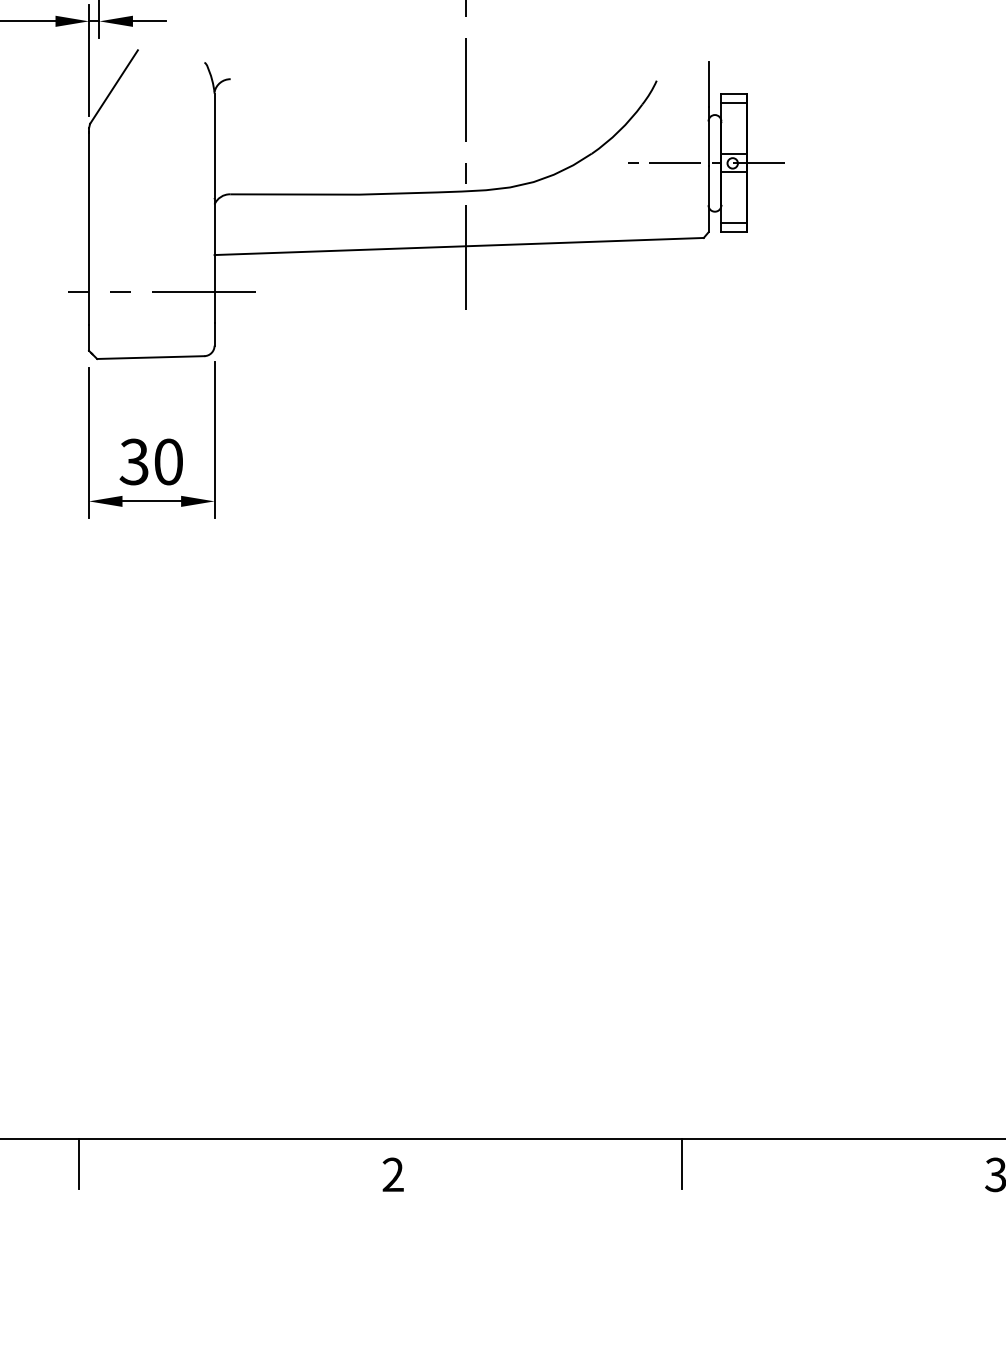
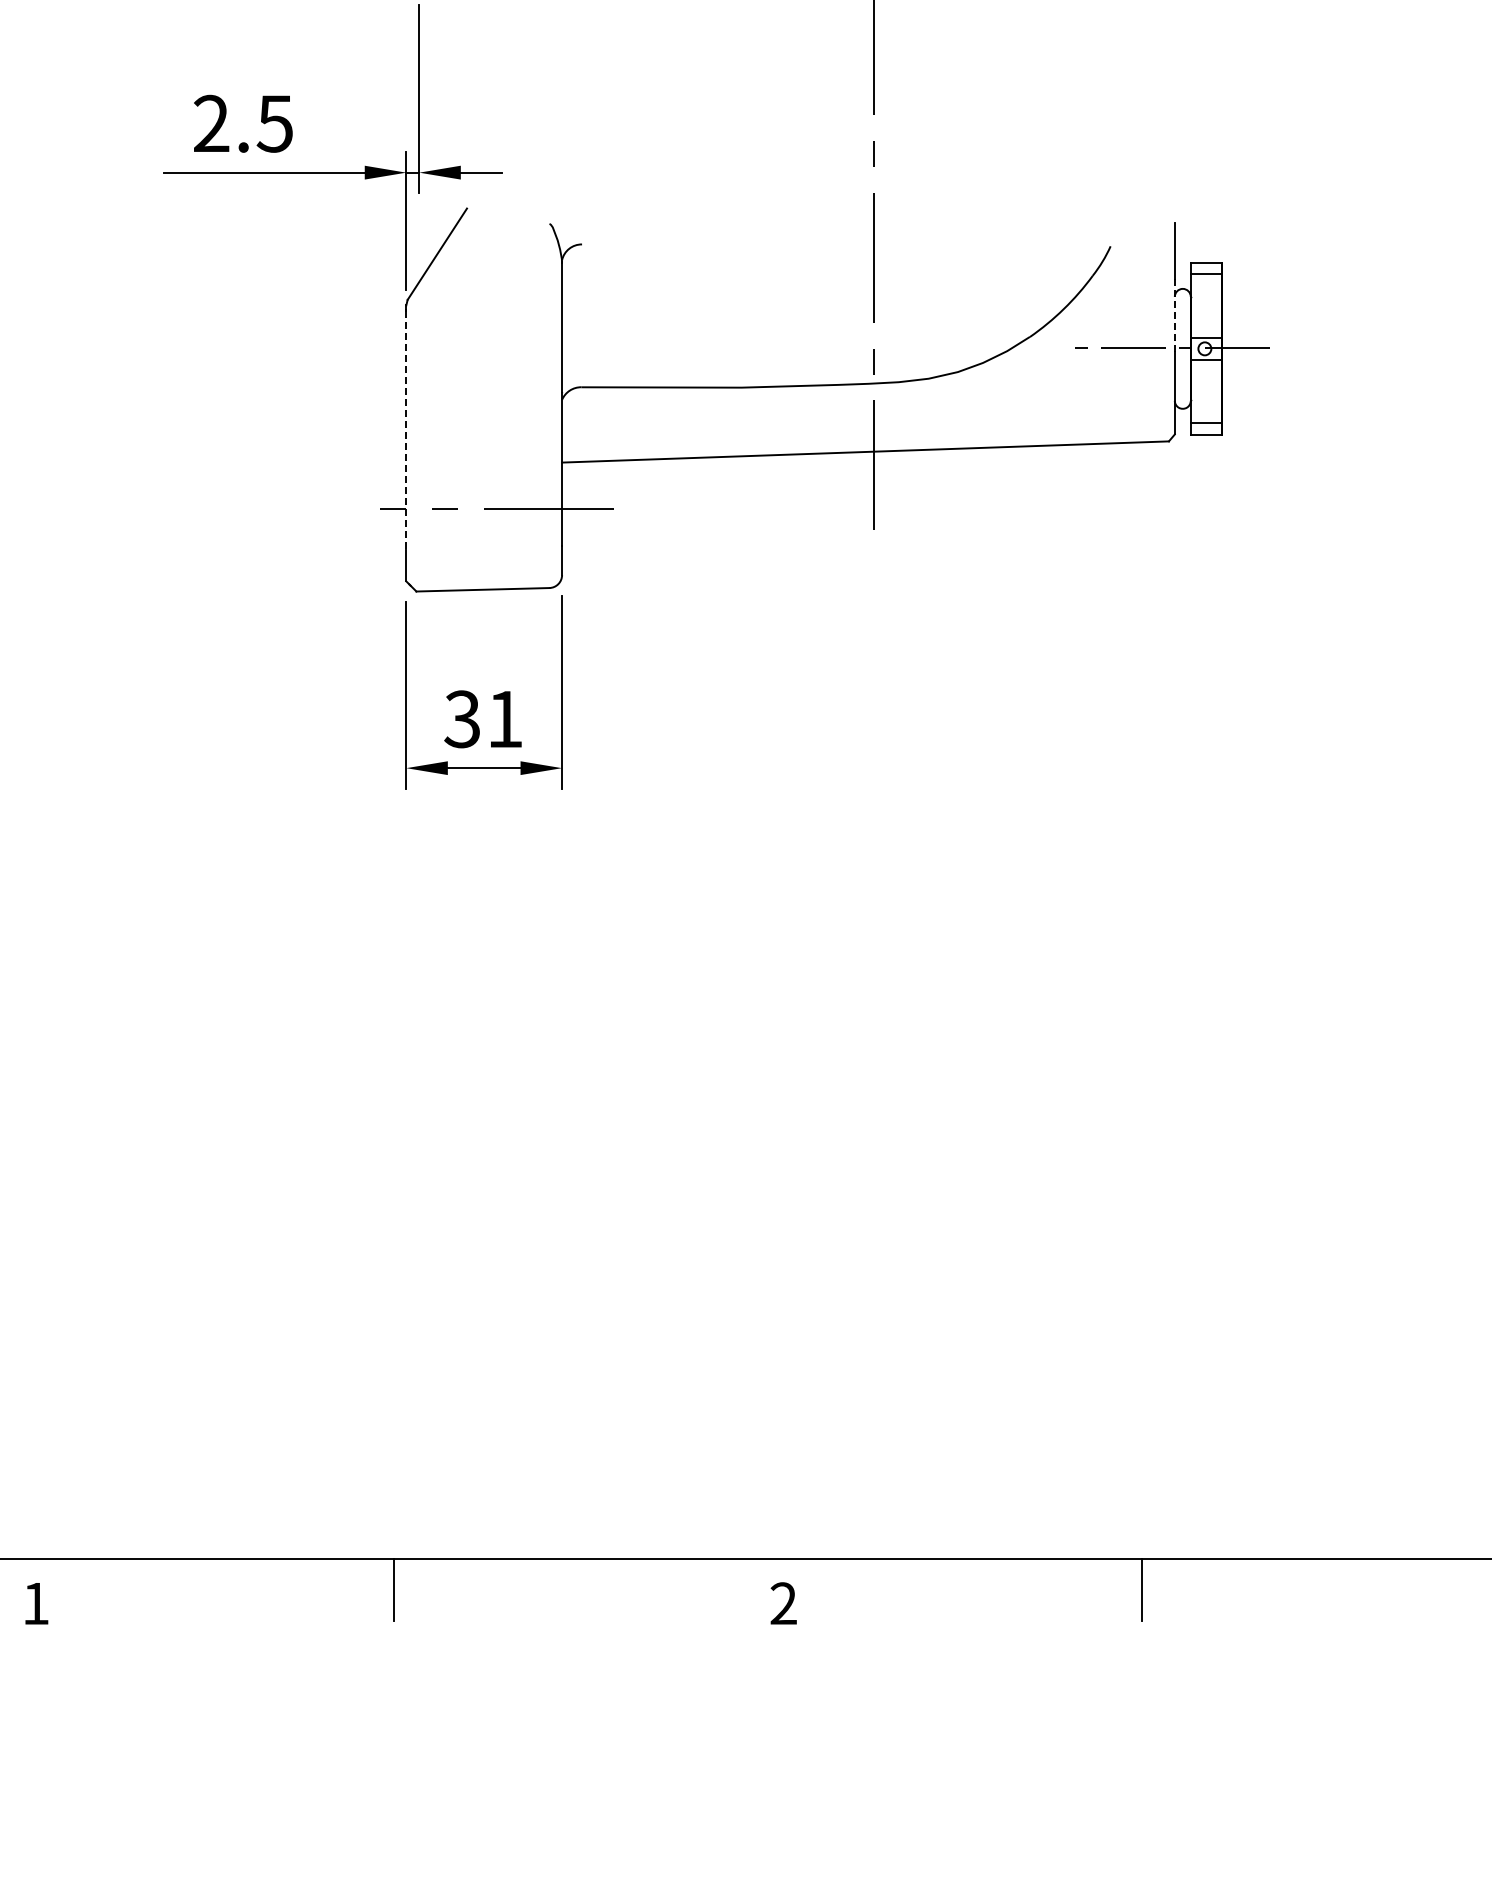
line: (708, 136) -> (1174, 315), solid -> dashed
line: (89, 229) -> (406, 430), solid -> dashed
text: (168, 462) -> (505, 719), 30 -> 31

